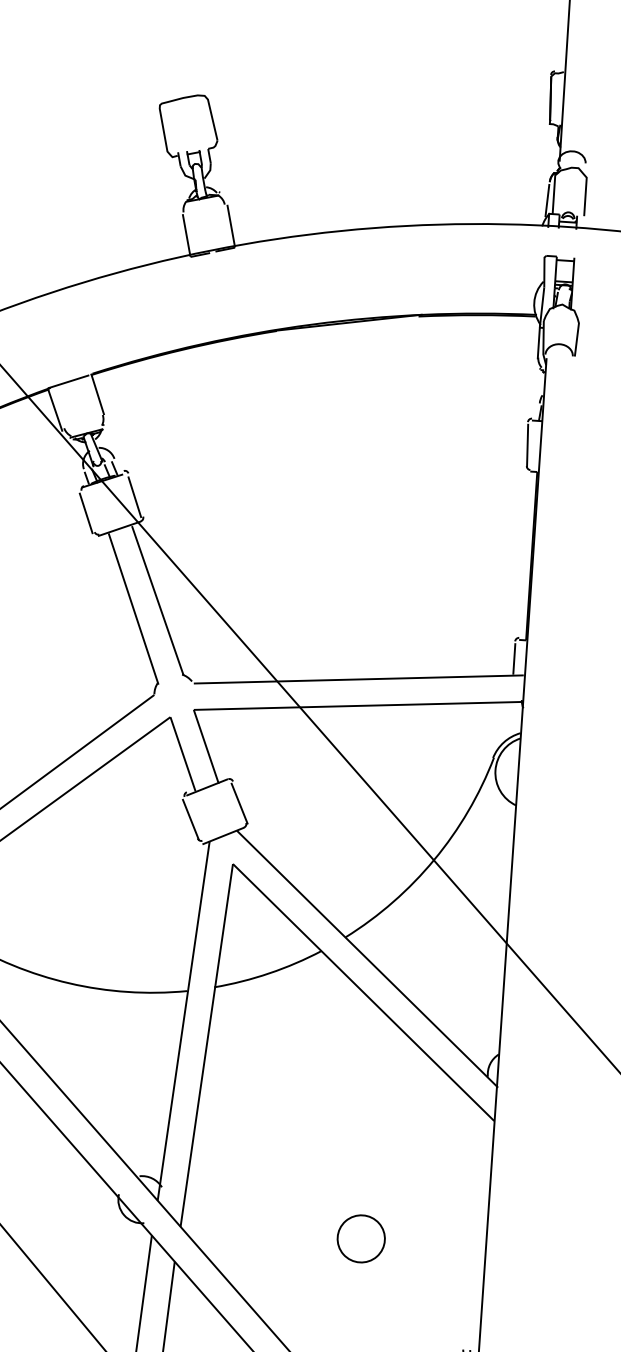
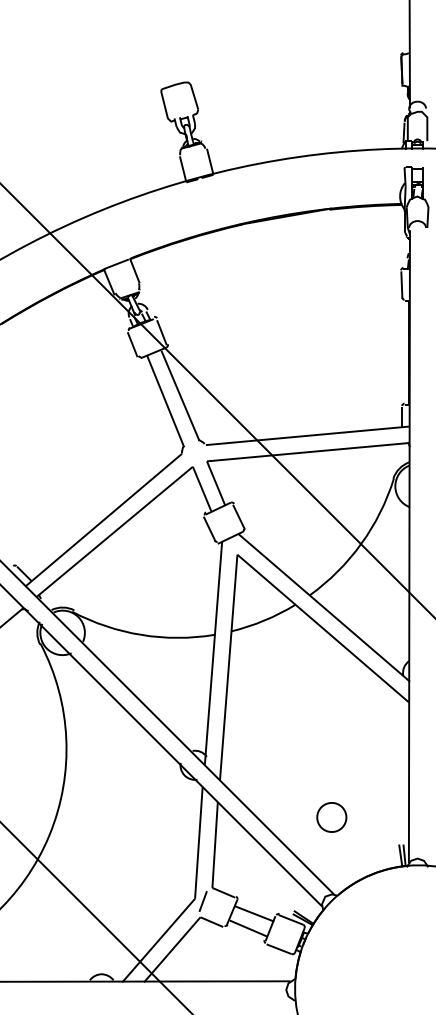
part: (360, 1238) -> (331, 817), moved

